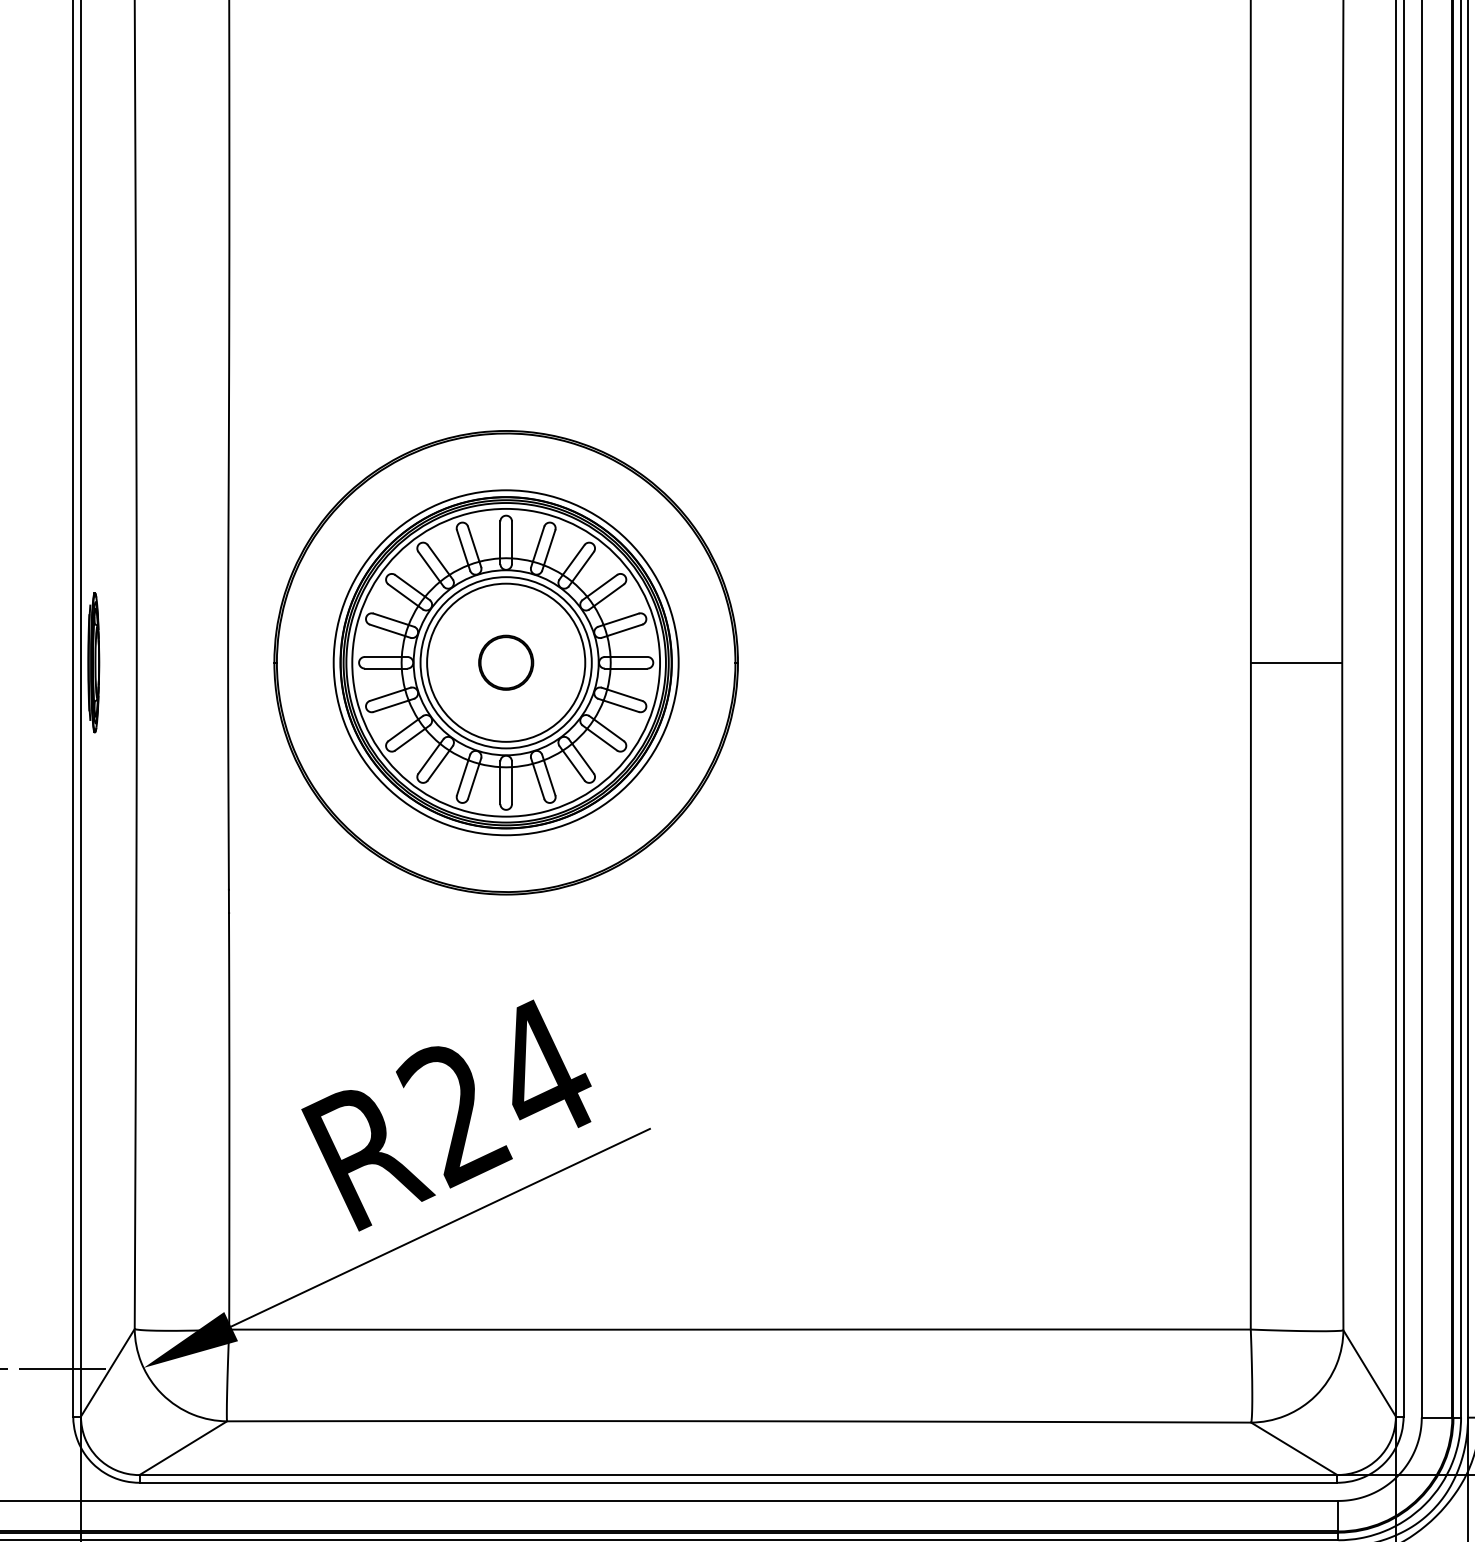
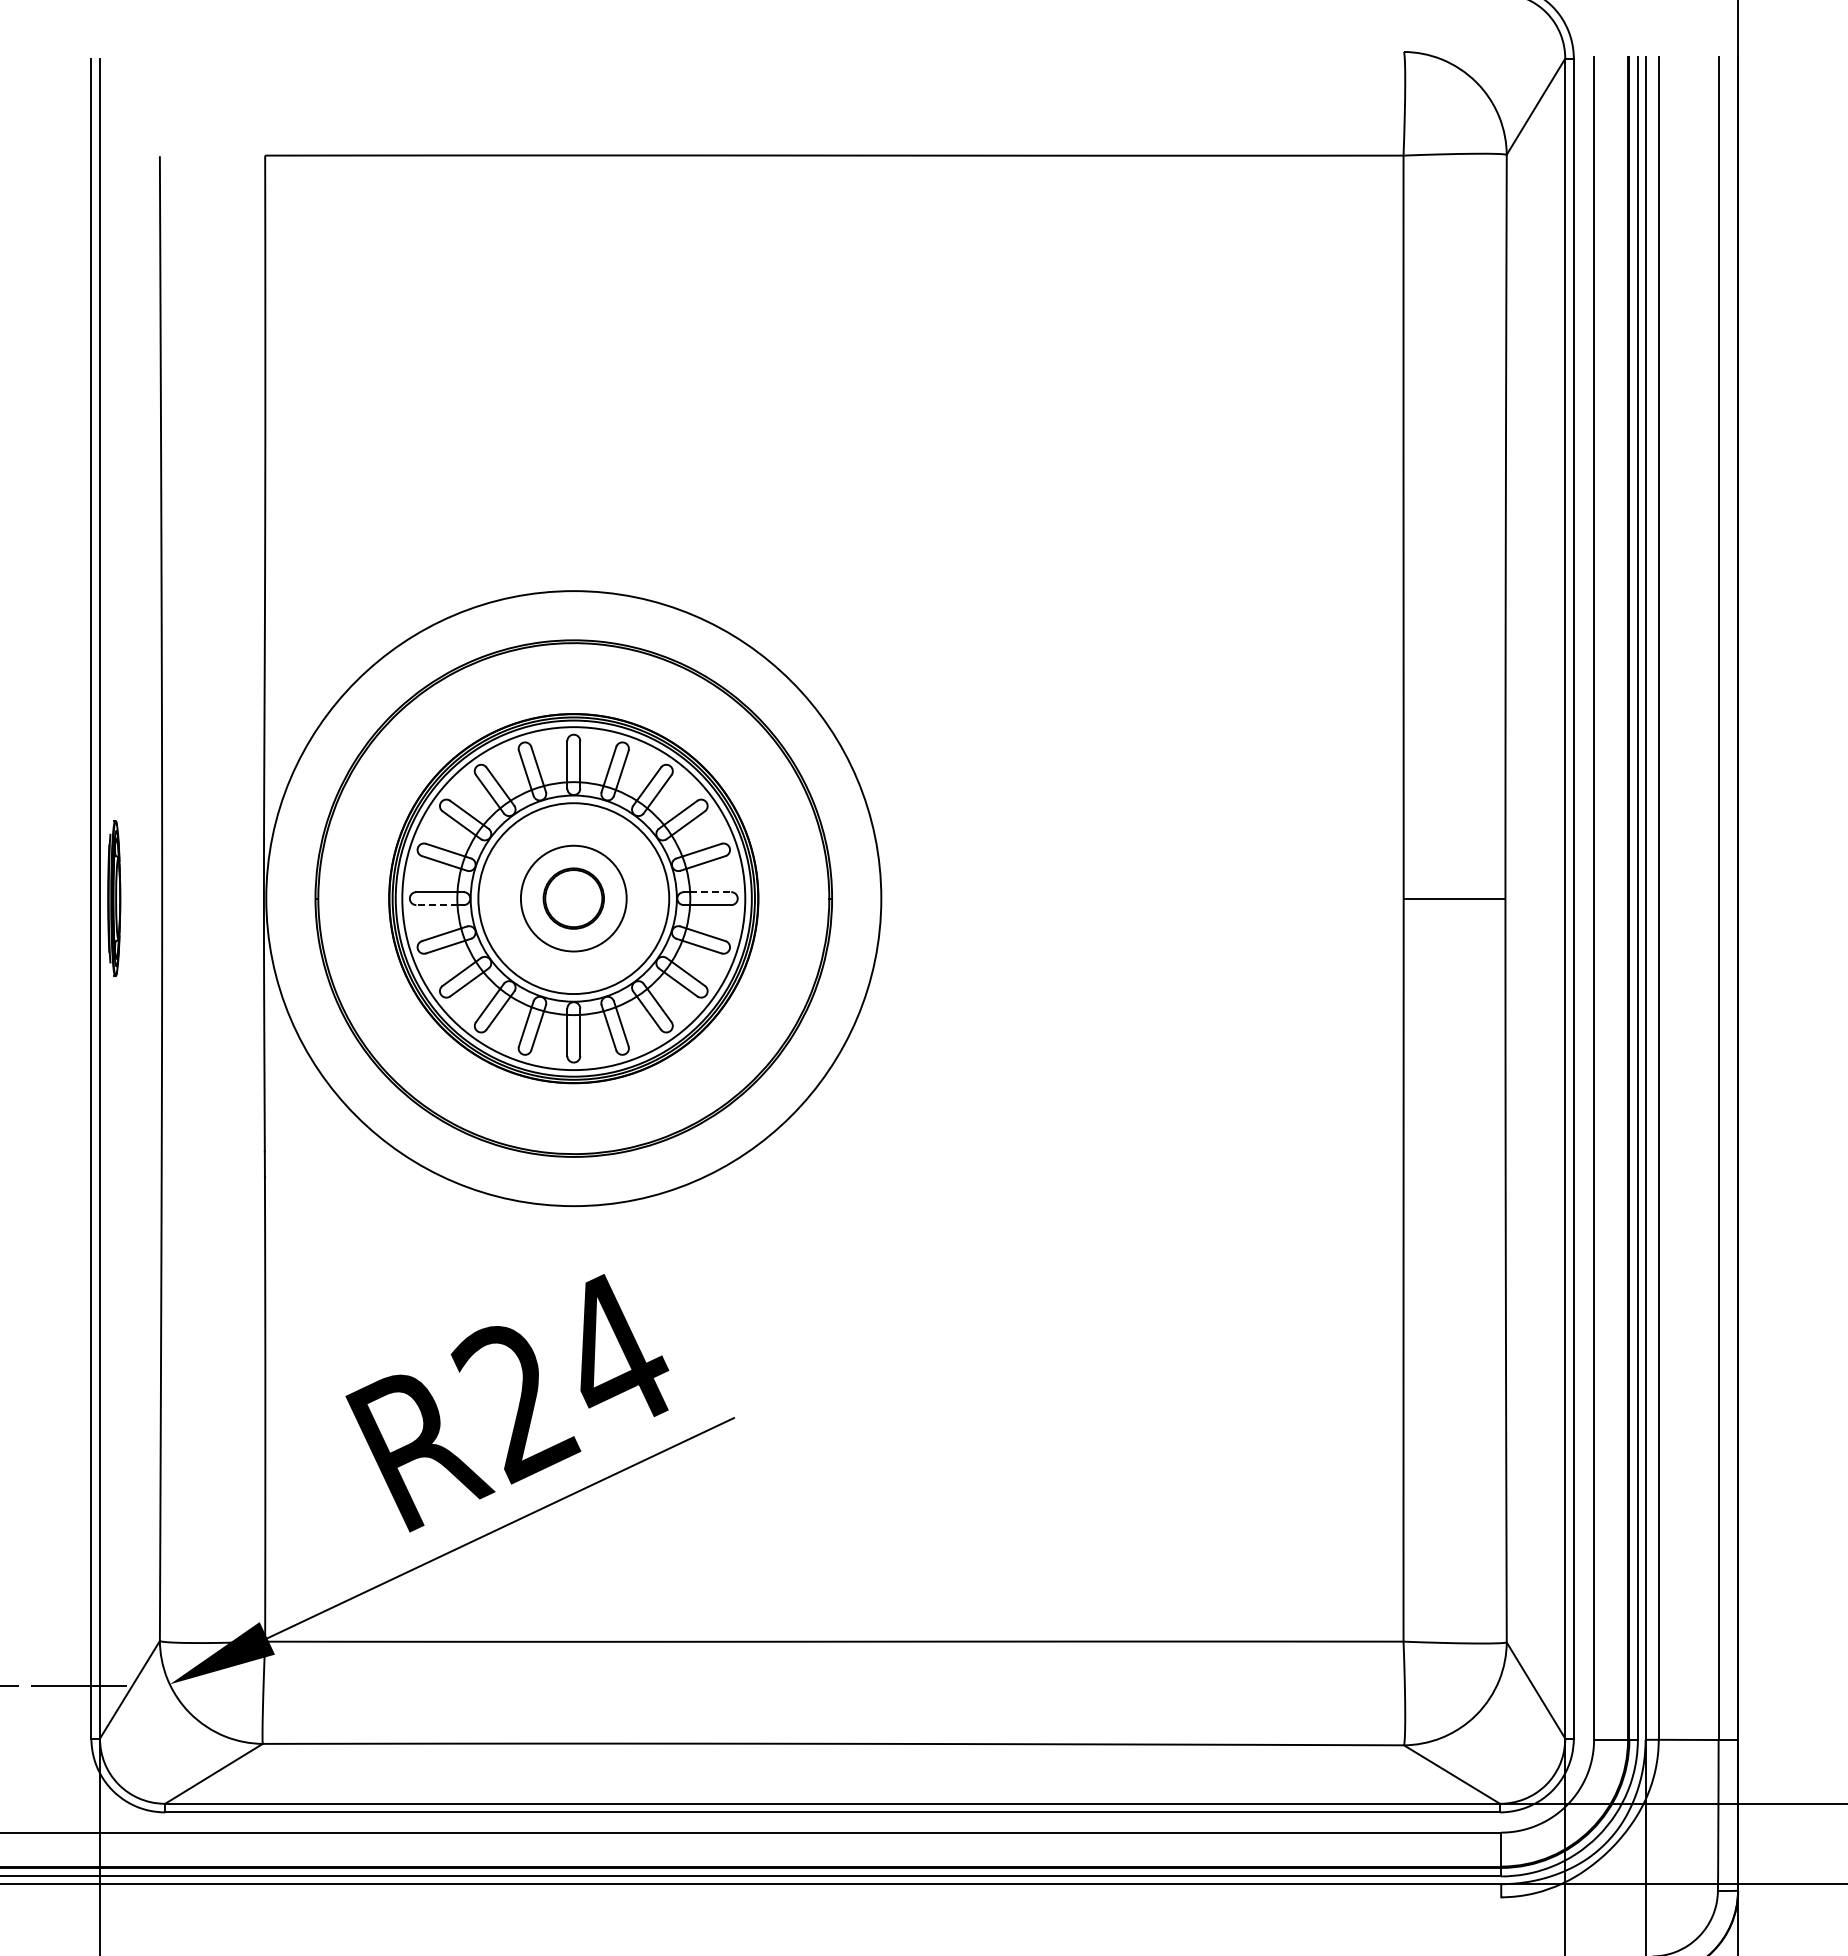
line: (628, 657) -> (710, 892), solid -> dashed
circle: (505, 662) -> (573, 898), size x0.6
circle: (505, 662) -> (573, 898), size x1.6
line: (382, 668) -> (436, 905), solid -> dashed

